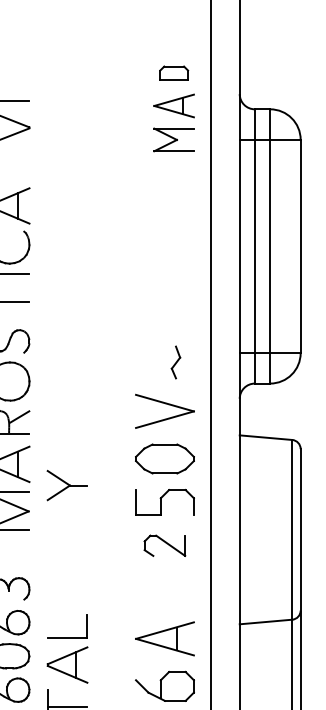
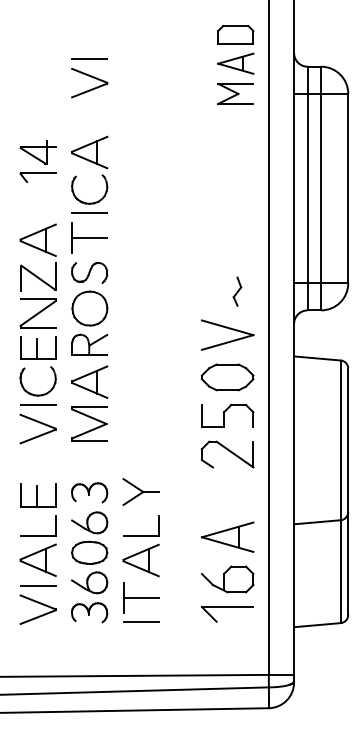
part: (173, 73) -> (235, 34), size x1.43
part: (66, 484) -> (140, 491), moved
part: (164, 545) -> (227, 454), size x1.43

